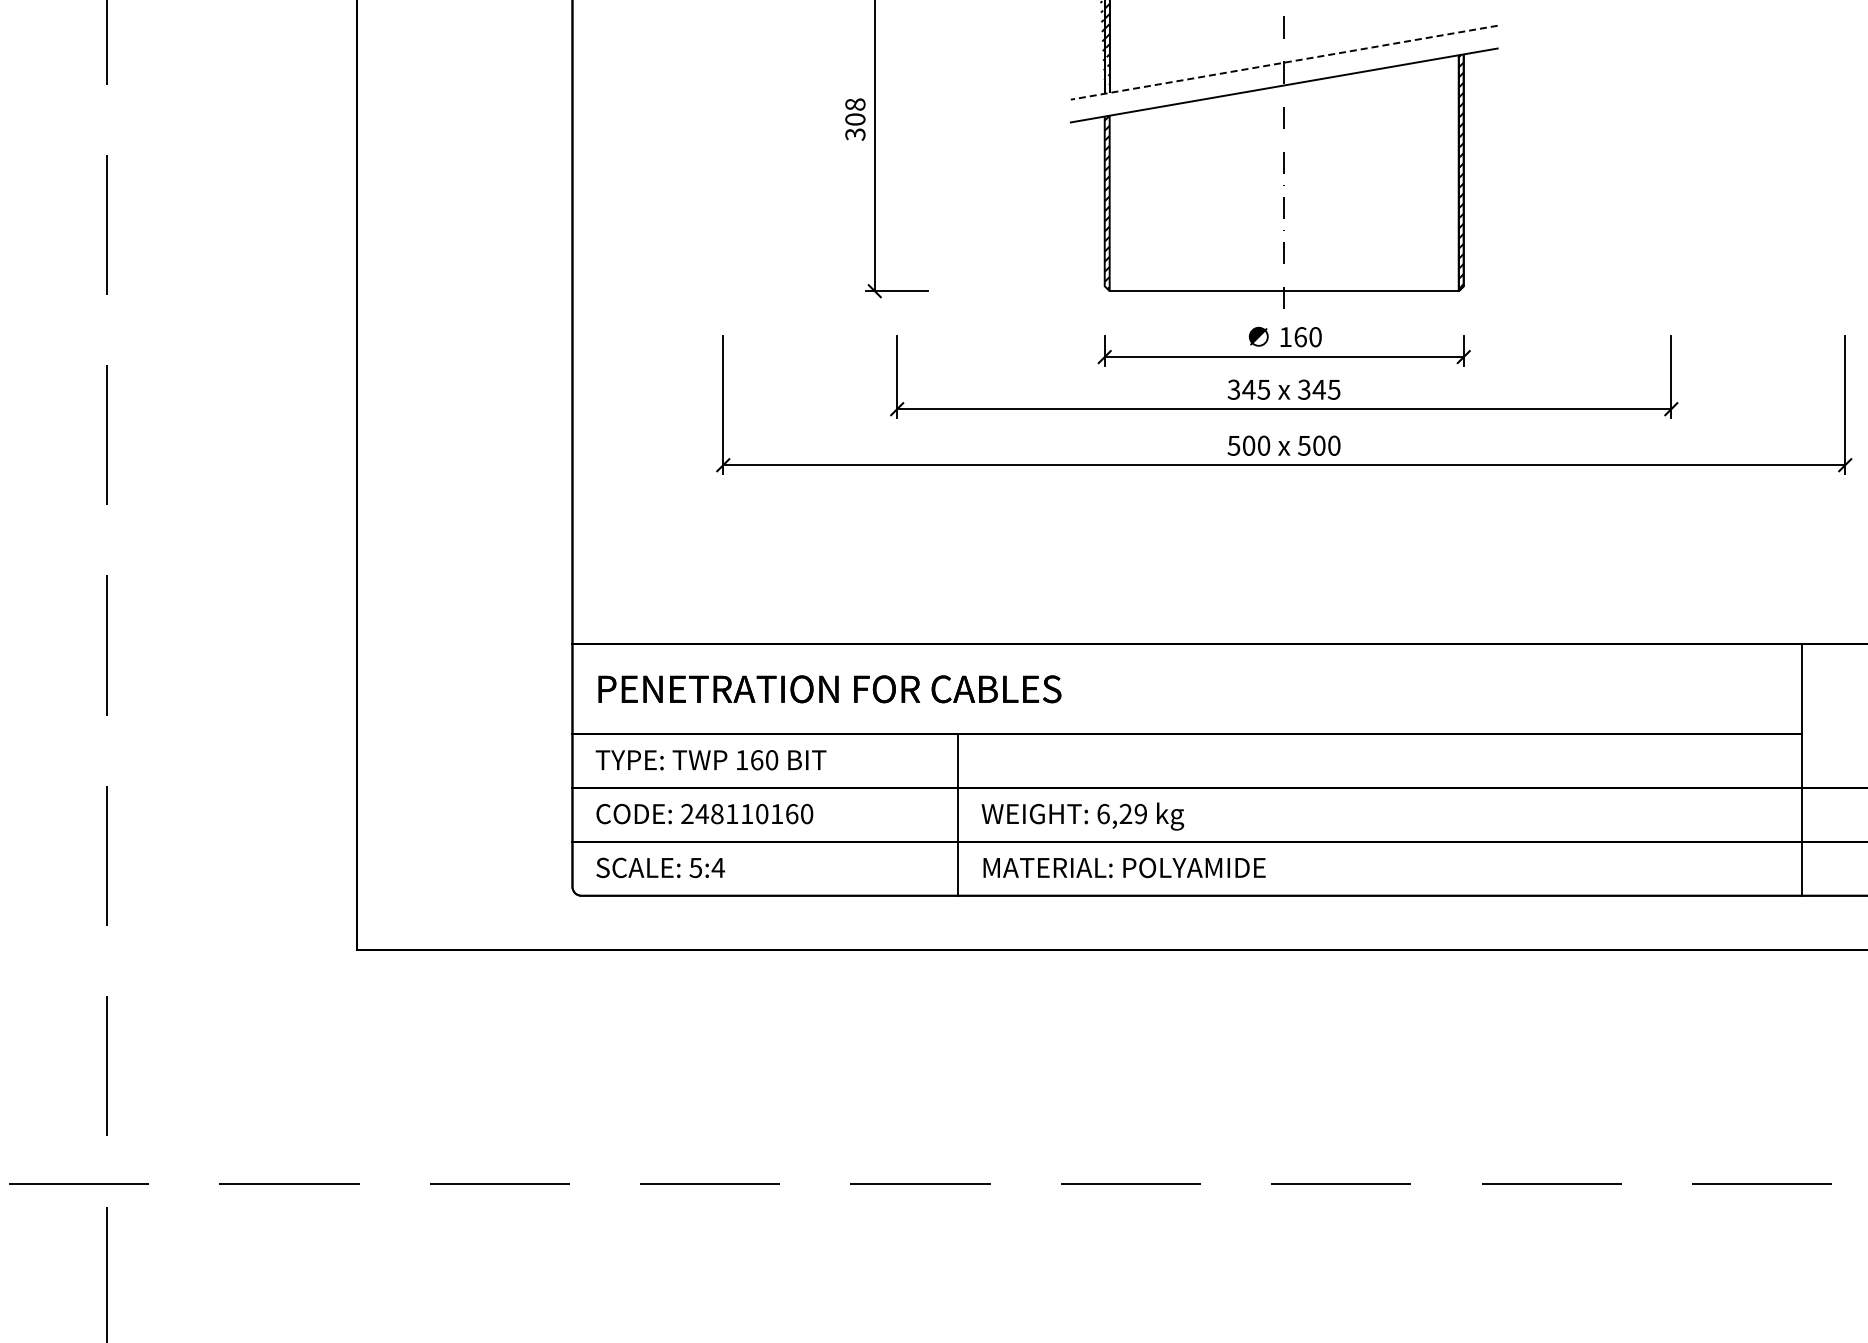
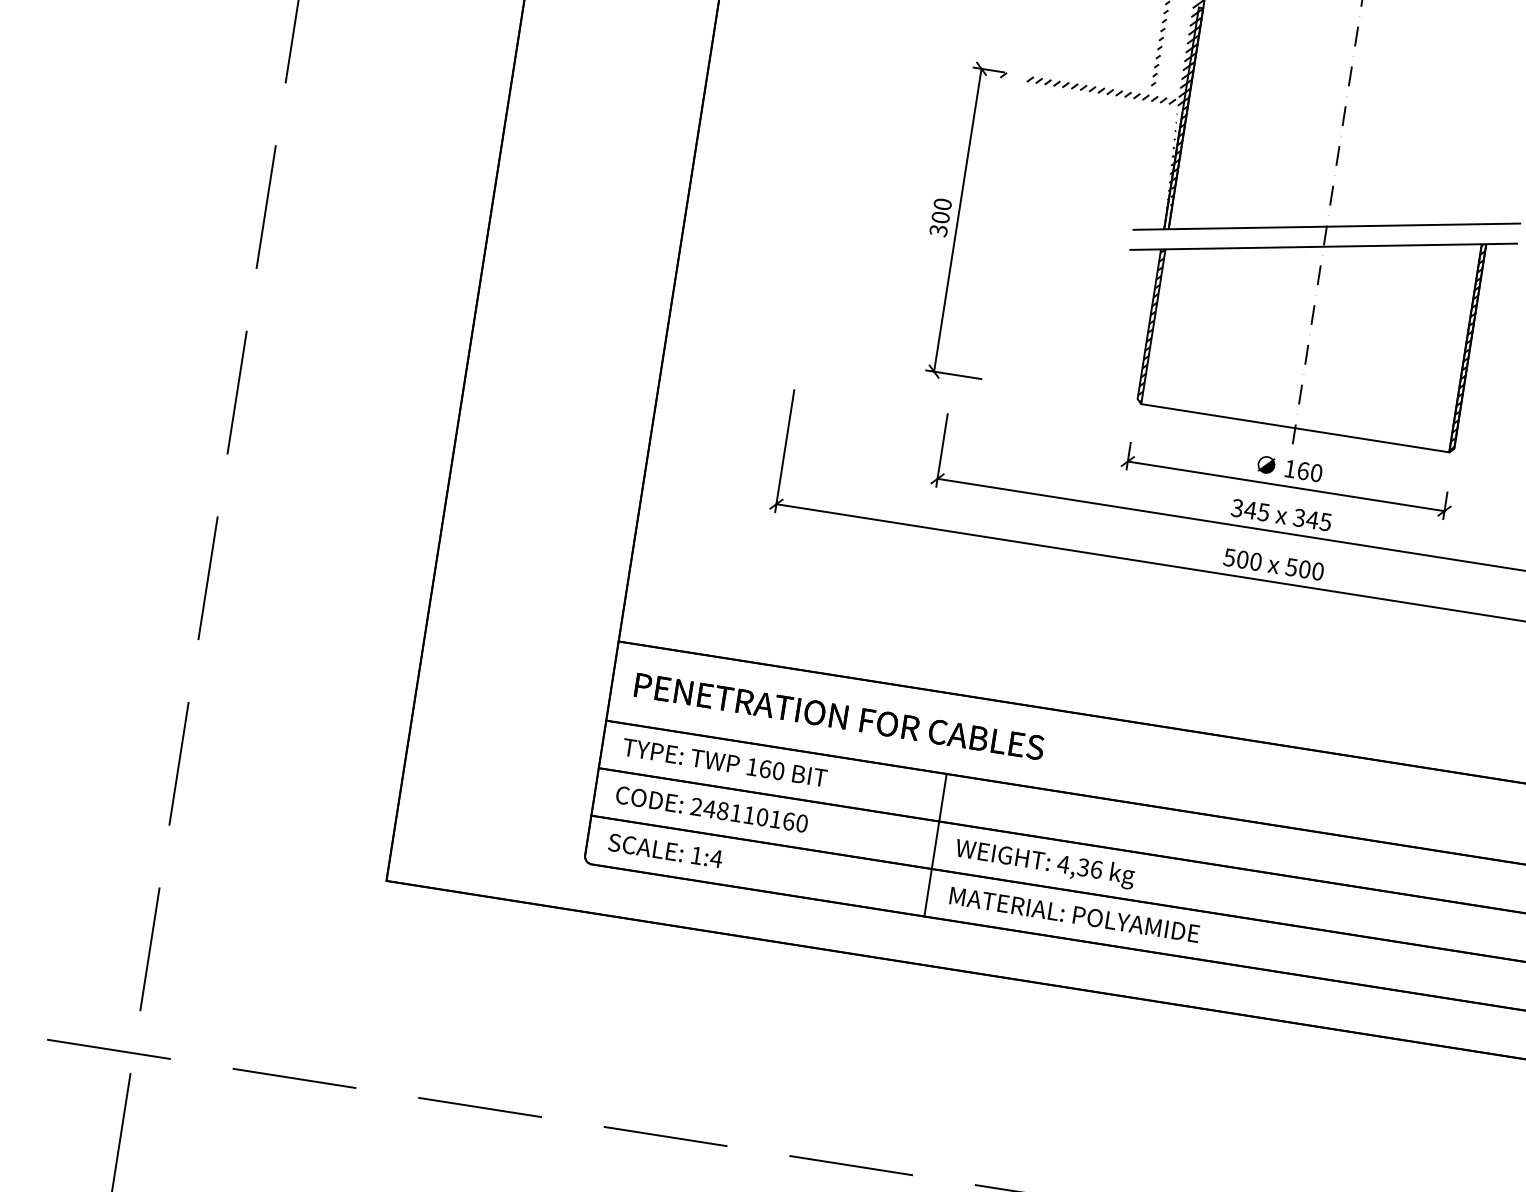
line: (1284, 62) -> (1327, 226), dashed -> solid
text: (855, 104) -> (942, 204), 308 -> 300
text: (1121, 813) -> (1079, 866), 6,29 -> 4,36
text: (695, 868) -> (696, 856), 5:4 -> 1:4

